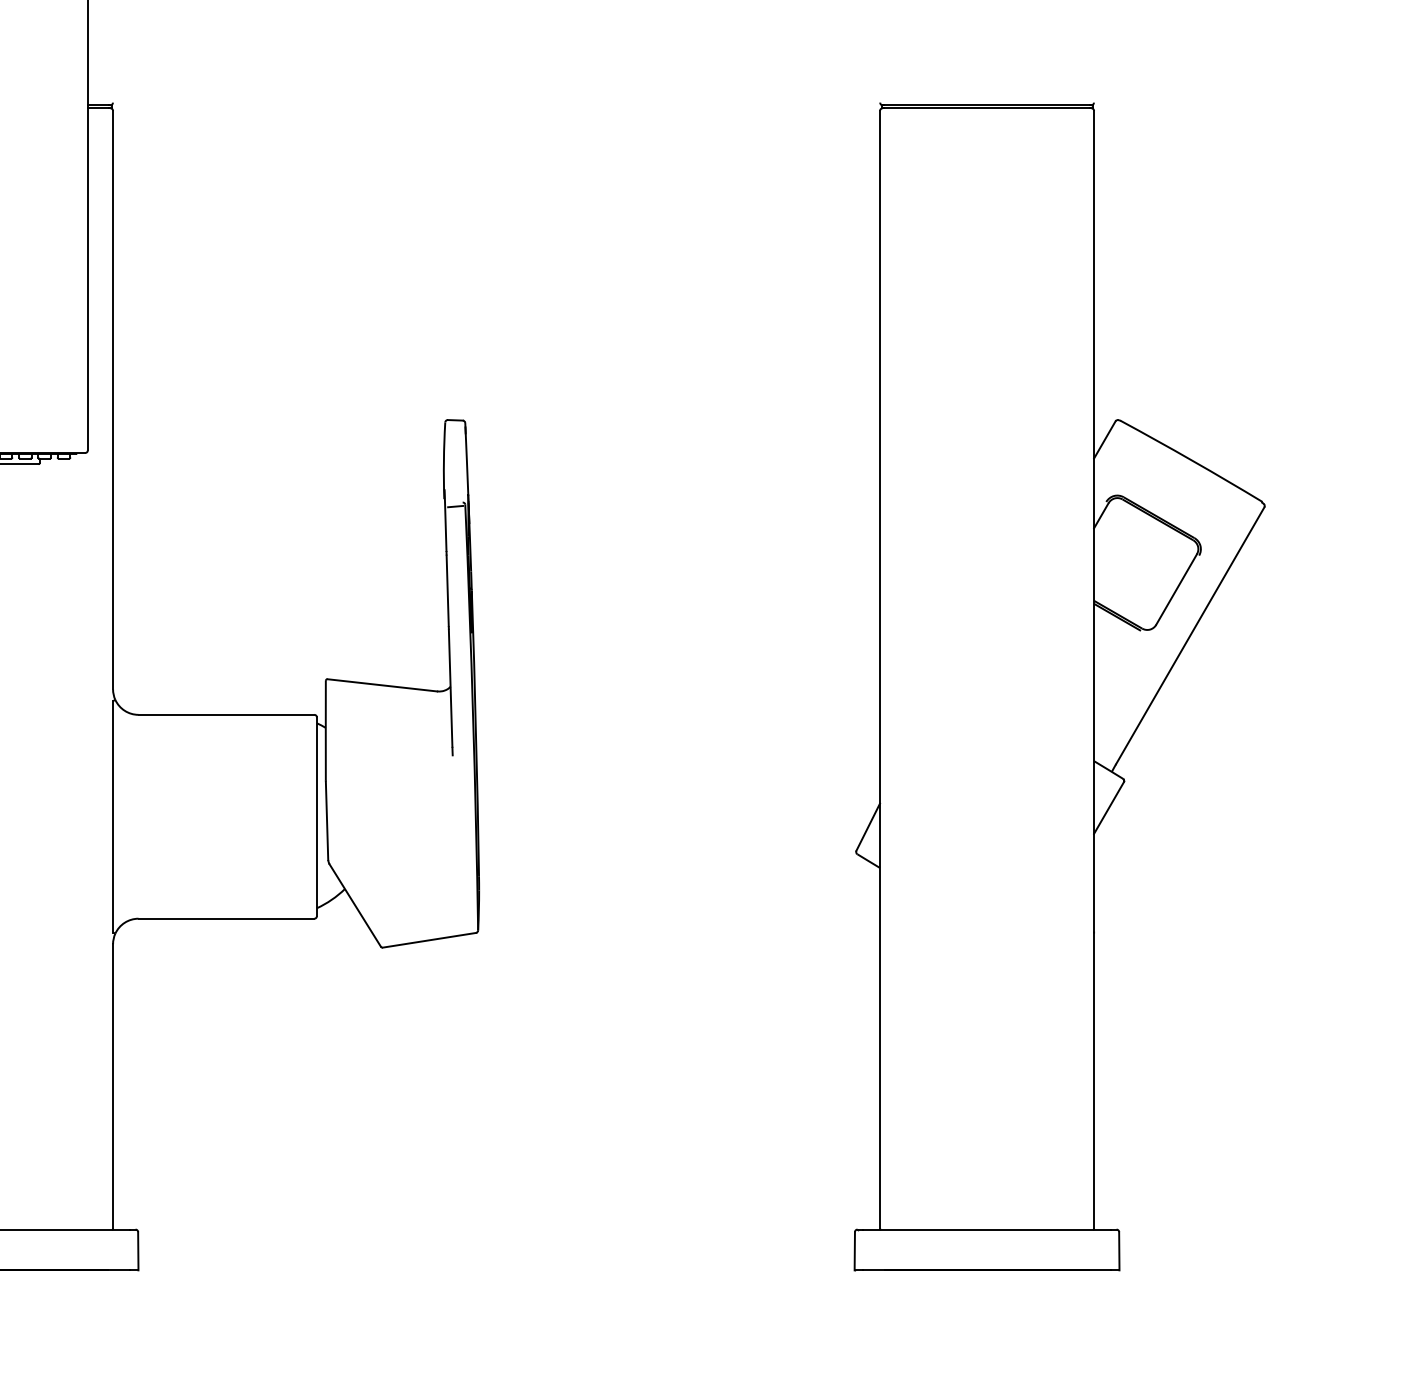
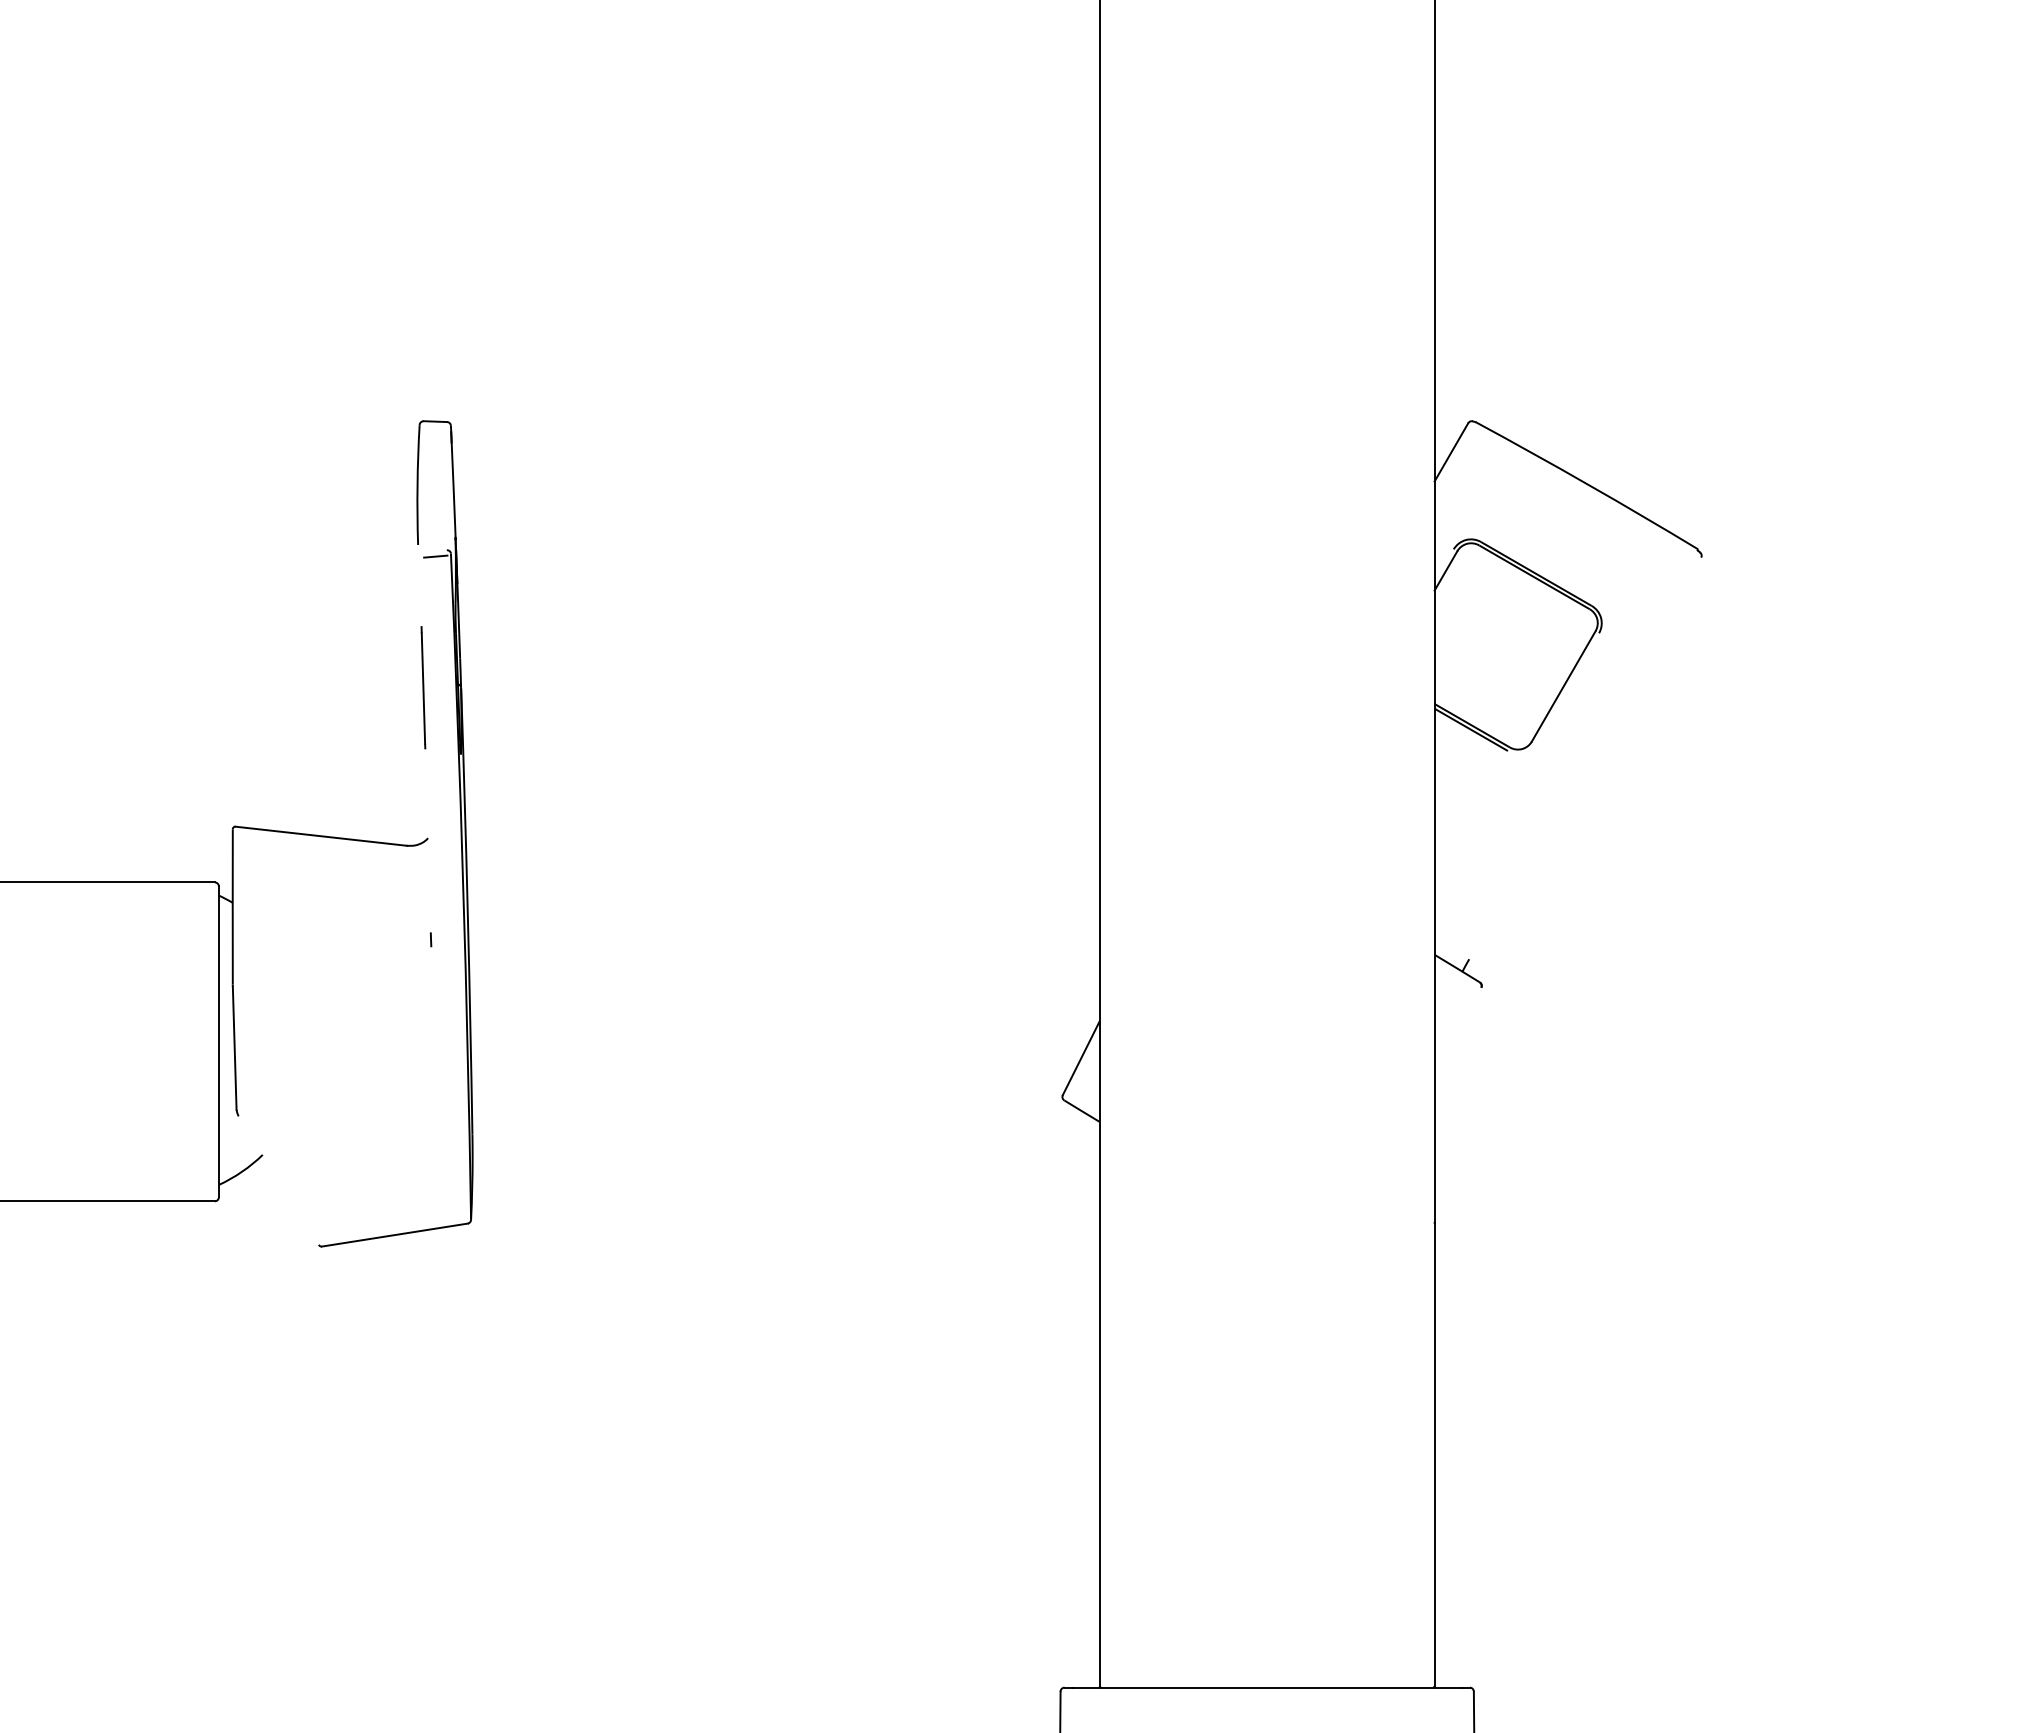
line: (445, 520) -> (419, 578), removed
line: (1190, 635) -> (1585, 758), removed
line: (450, 687) -> (427, 839), removed
line: (1108, 807) -> (1457, 1027), removed
line: (354, 904) -> (277, 1179), removed

